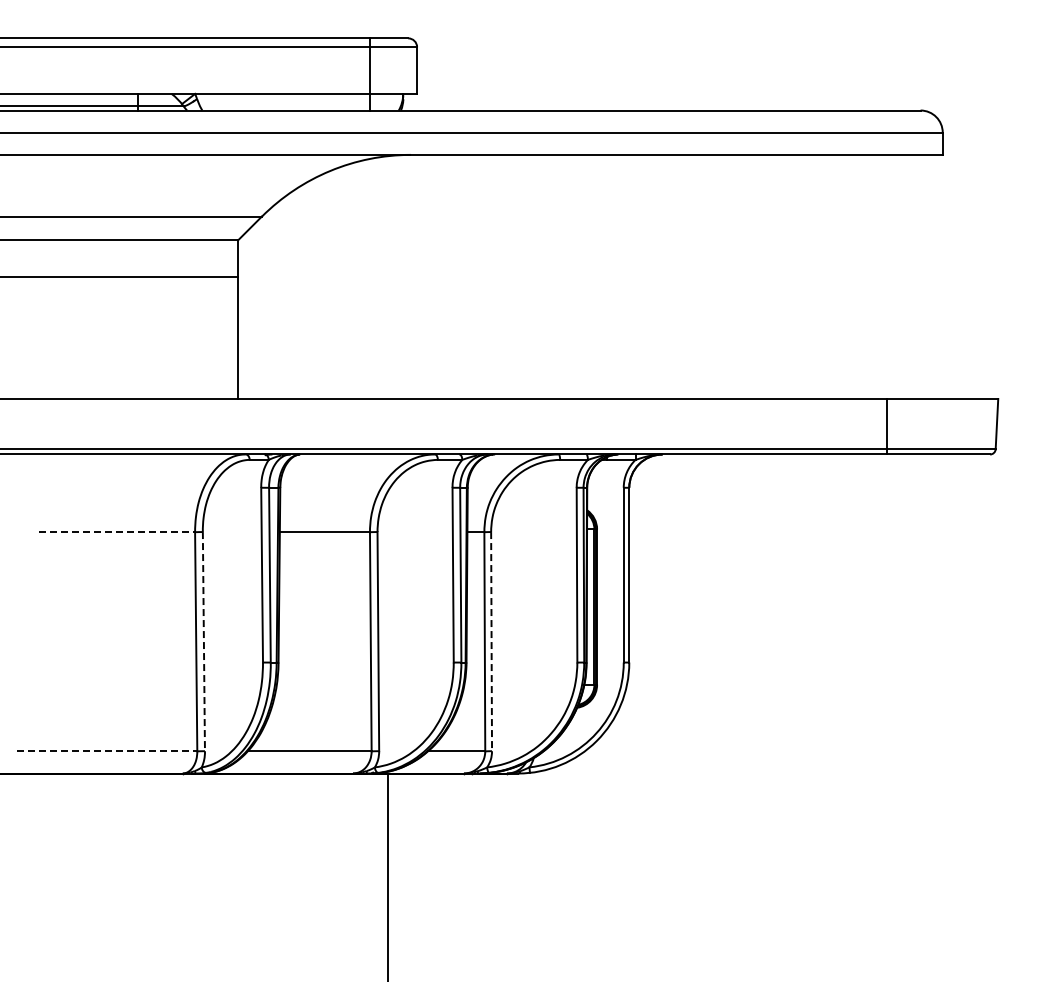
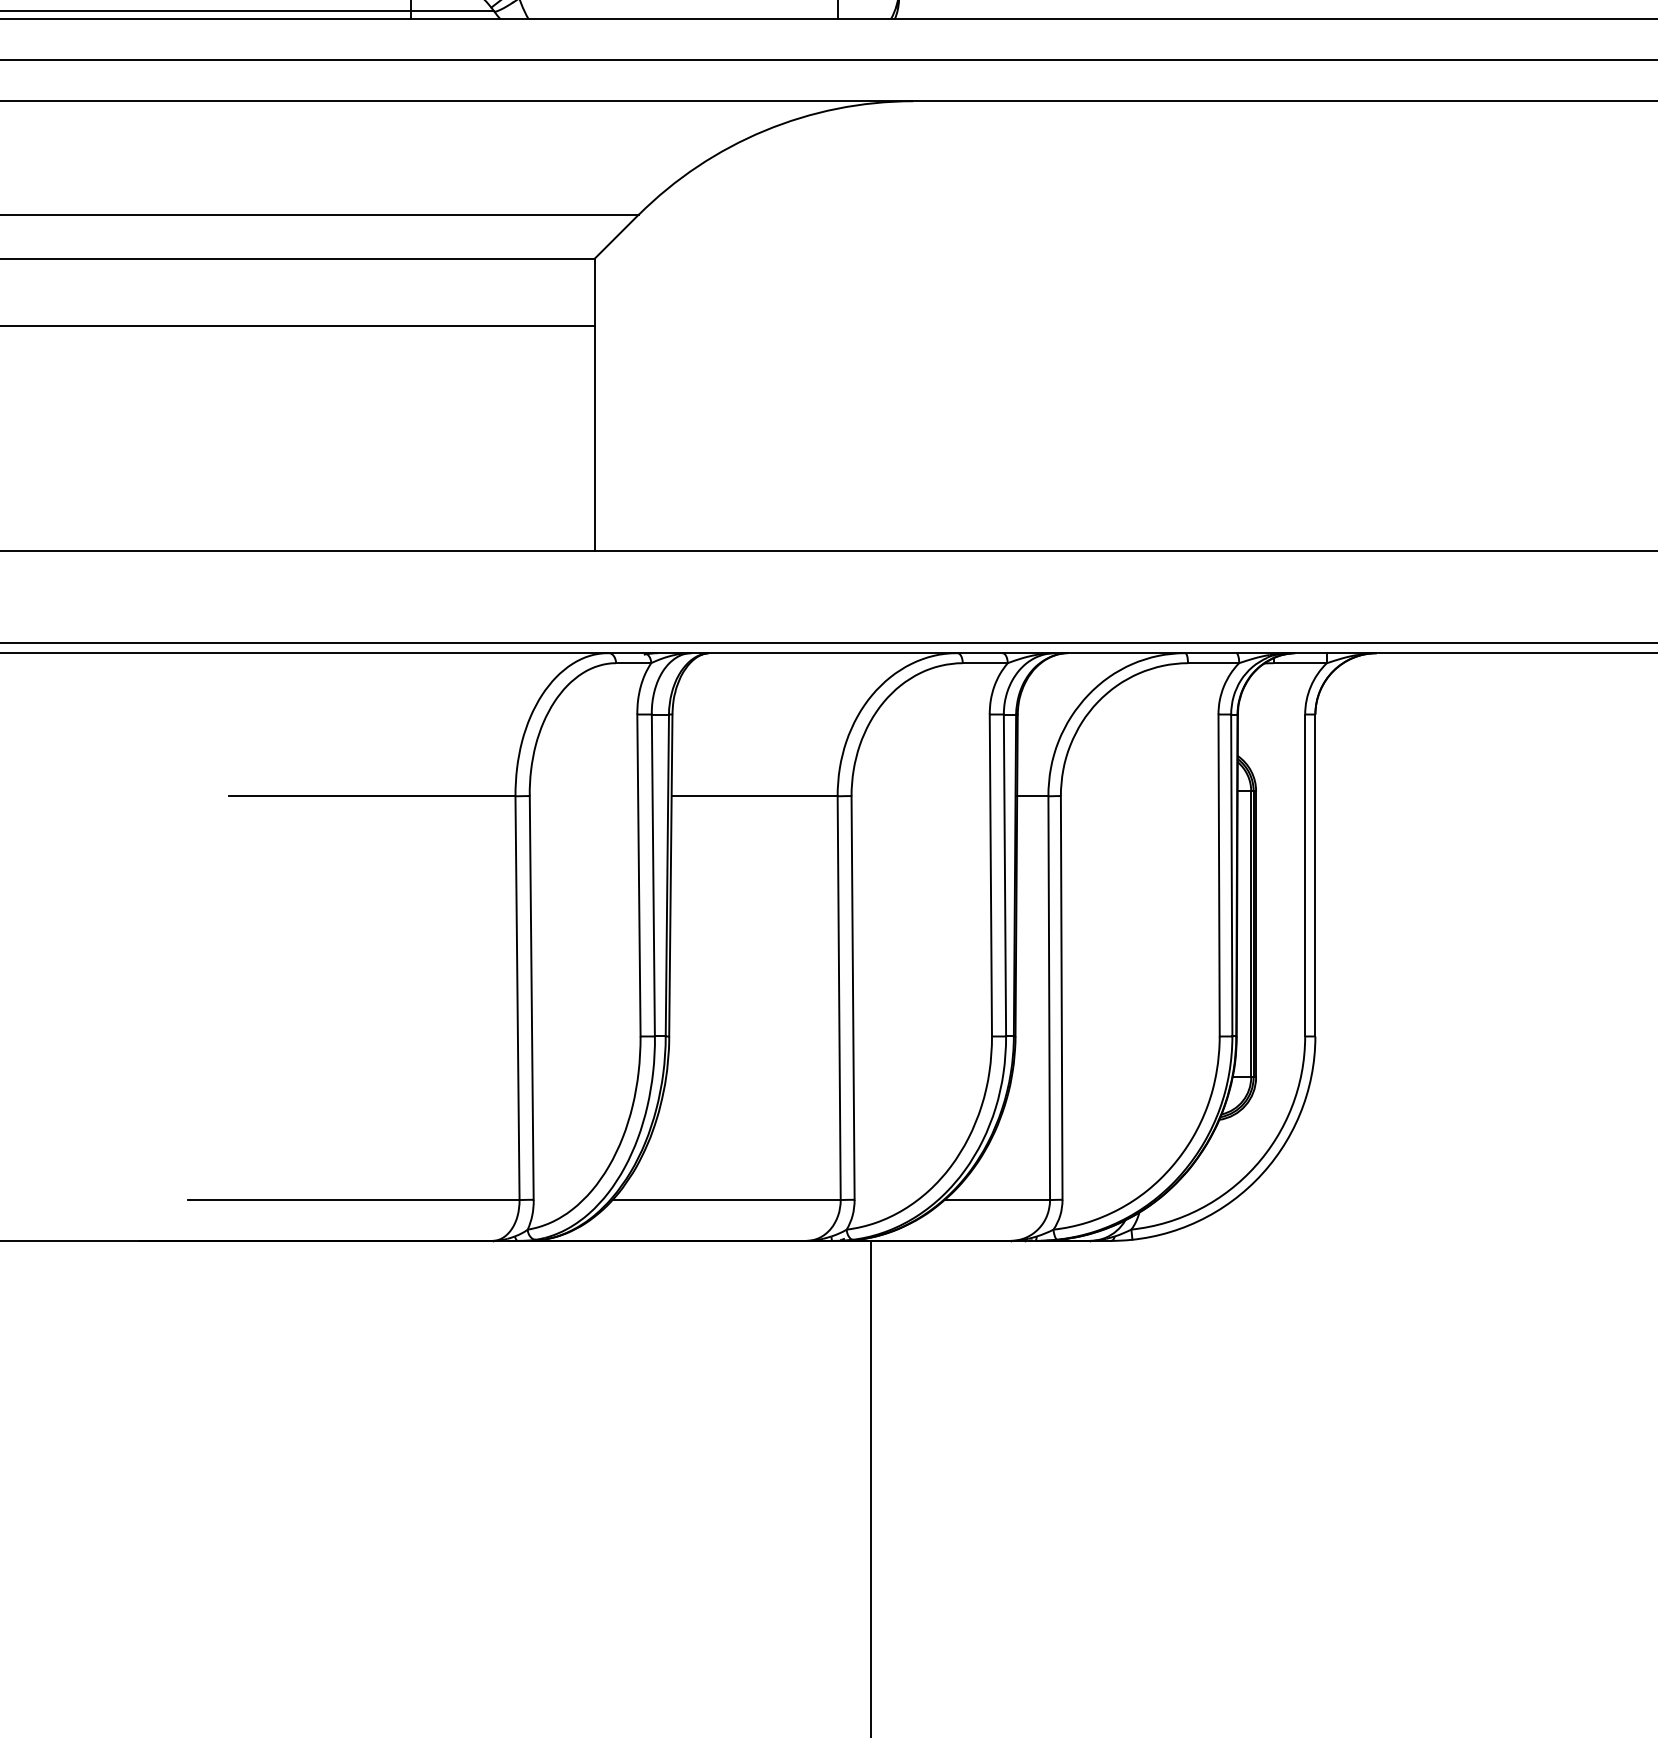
line: (117, 532) -> (372, 796), dashed -> solid
line: (203, 641) -> (530, 997), dashed -> solid
line: (491, 641) -> (1061, 997), dashed -> solid
line: (107, 751) -> (354, 1200), dashed -> solid

